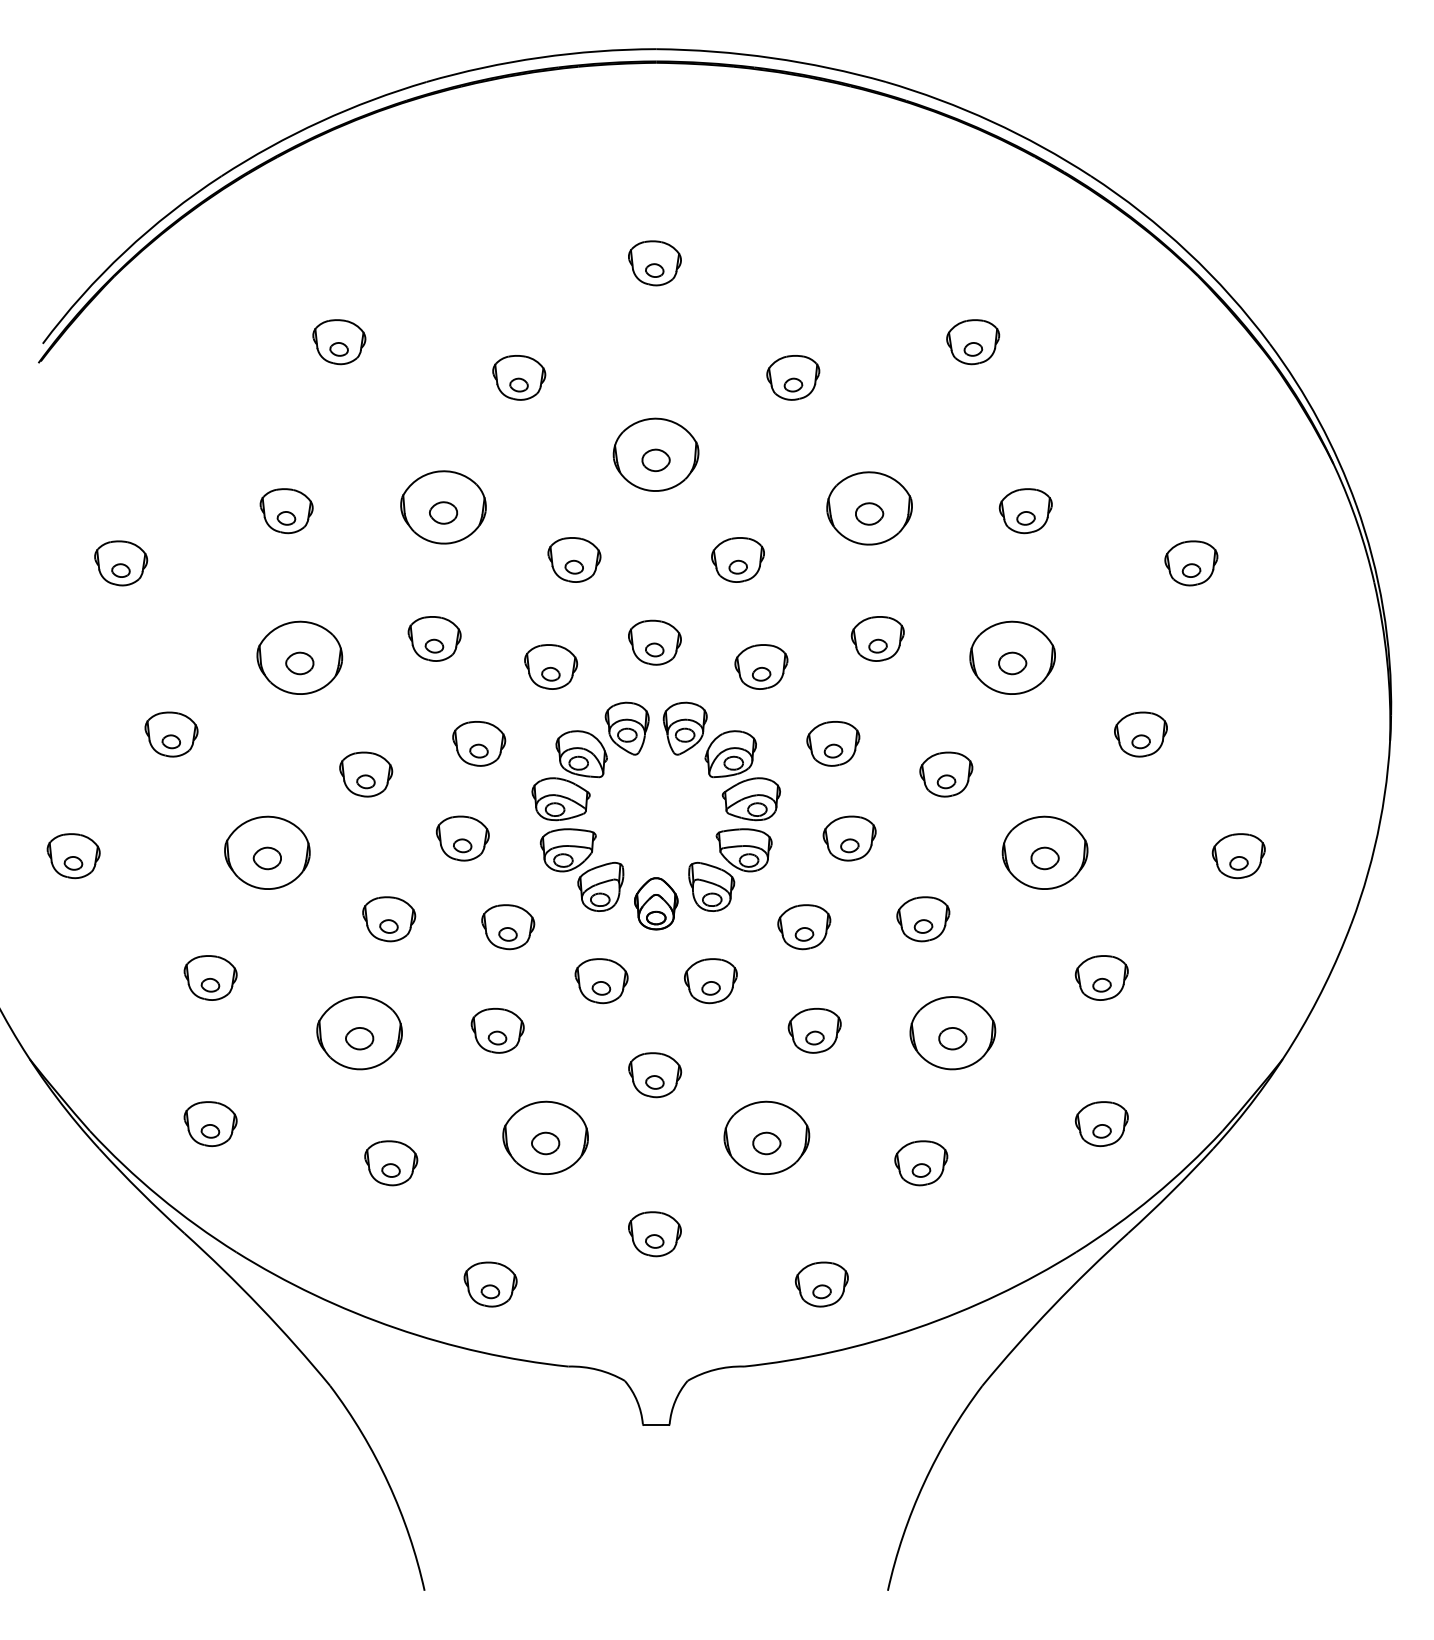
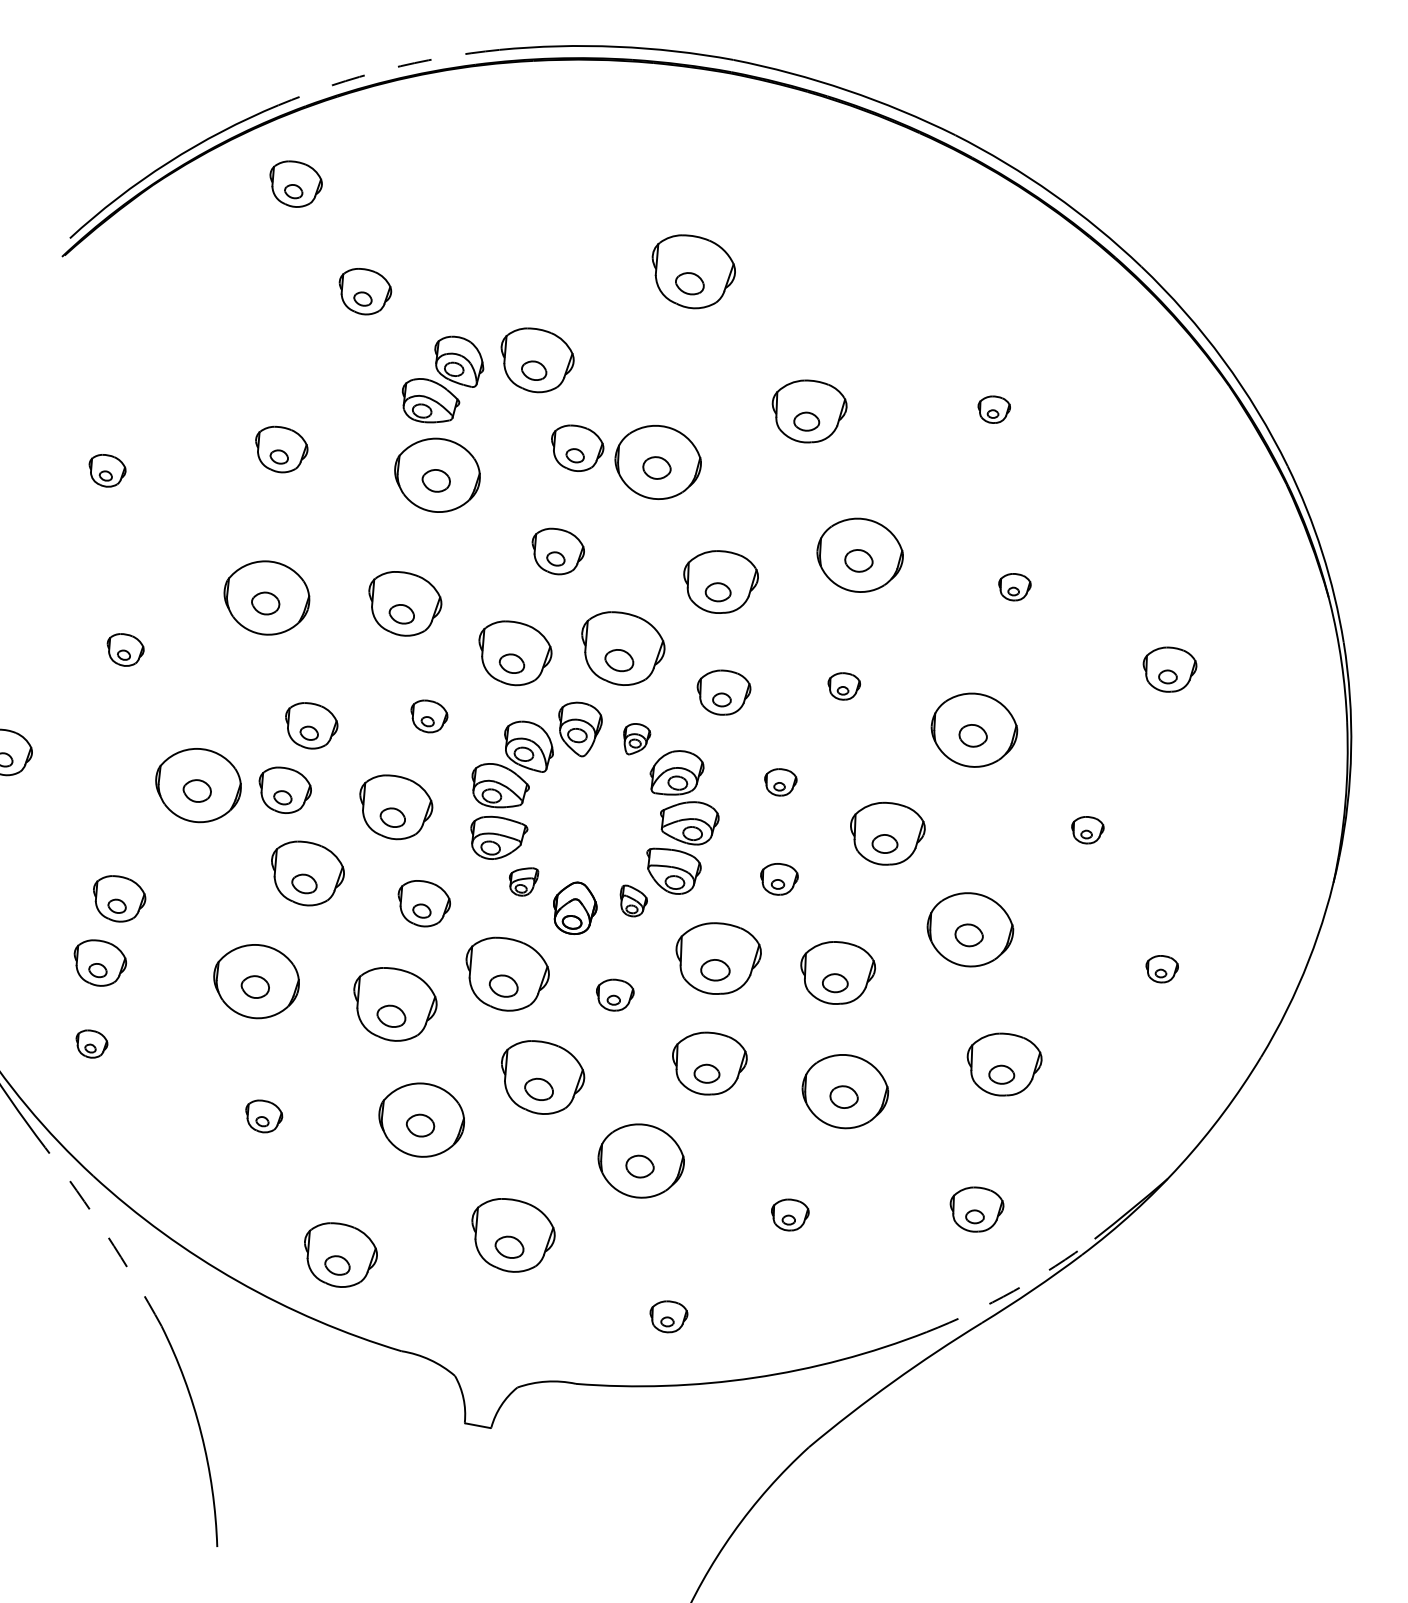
arc: (320, 121) -> (386, 69), solid -> dashed
part: (252, 250) -> (295, 184), added
part: (654, 263) -> (691, 272), size x1.6
part: (973, 342) -> (993, 410), size x0.6
part: (519, 377) -> (536, 360), size x1.4
part: (793, 377) -> (808, 411), size x1.4
part: (431, 413) -> (442, 379), added
part: (574, 455) -> (576, 448), added
part: (1025, 511) -> (1014, 587), size x0.6
part: (737, 559) -> (719, 581), size x1.4
part: (121, 563) -> (107, 471), size x0.7
part: (434, 638) -> (403, 603), size x1.4
part: (877, 638) -> (843, 685), size x0.6
part: (654, 642) -> (621, 648), size x1.6
part: (551, 666) -> (514, 653), size x1.4
part: (684, 728) -> (635, 739), size x0.6
part: (171, 734) -> (125, 650), size x0.7
part: (1140, 734) -> (1086, 830), size x0.6
part: (479, 743) -> (429, 716), size x0.7
part: (833, 743) -> (780, 782), size x0.6
part: (946, 774) -> (886, 833), size x1.4
part: (462, 838) -> (394, 807), size x1.4
part: (849, 838) -> (778, 879), size x0.7
part: (352, 842) -> (284, 790), added
part: (1238, 856) -> (1161, 969), size x0.6
part: (600, 886) -> (522, 880), size x0.6
part: (711, 886) -> (632, 901), size x0.6
part: (389, 919) -> (307, 874), size x1.4
part: (923, 919) -> (837, 973), size x1.4
part: (804, 927) -> (717, 959), size x1.6
part: (1101, 977) -> (1003, 1064), size x1.4
part: (601, 981) -> (506, 975), size x1.6
part: (710, 981) -> (614, 995), size x0.7
part: (497, 1030) -> (393, 1004), size x1.6
part: (814, 1030) -> (708, 1063), size x1.4
part: (203, 1043) -> (99, 962), added
part: (655, 1075) -> (542, 1078), size x1.6
part: (210, 1124) -> (91, 1044), size x0.6
part: (391, 1163) -> (263, 1116), size x0.7
part: (921, 1163) -> (789, 1215), size x0.7
arc: (1153, 1196) -> (1013, 1291), solid -> dashed
part: (654, 1234) -> (511, 1236), size x1.6
part: (490, 1284) -> (339, 1255), size x1.4
part: (821, 1284) -> (668, 1316), size x0.7
arc: (260, 1306) -> (107, 1234), solid -> dashed

